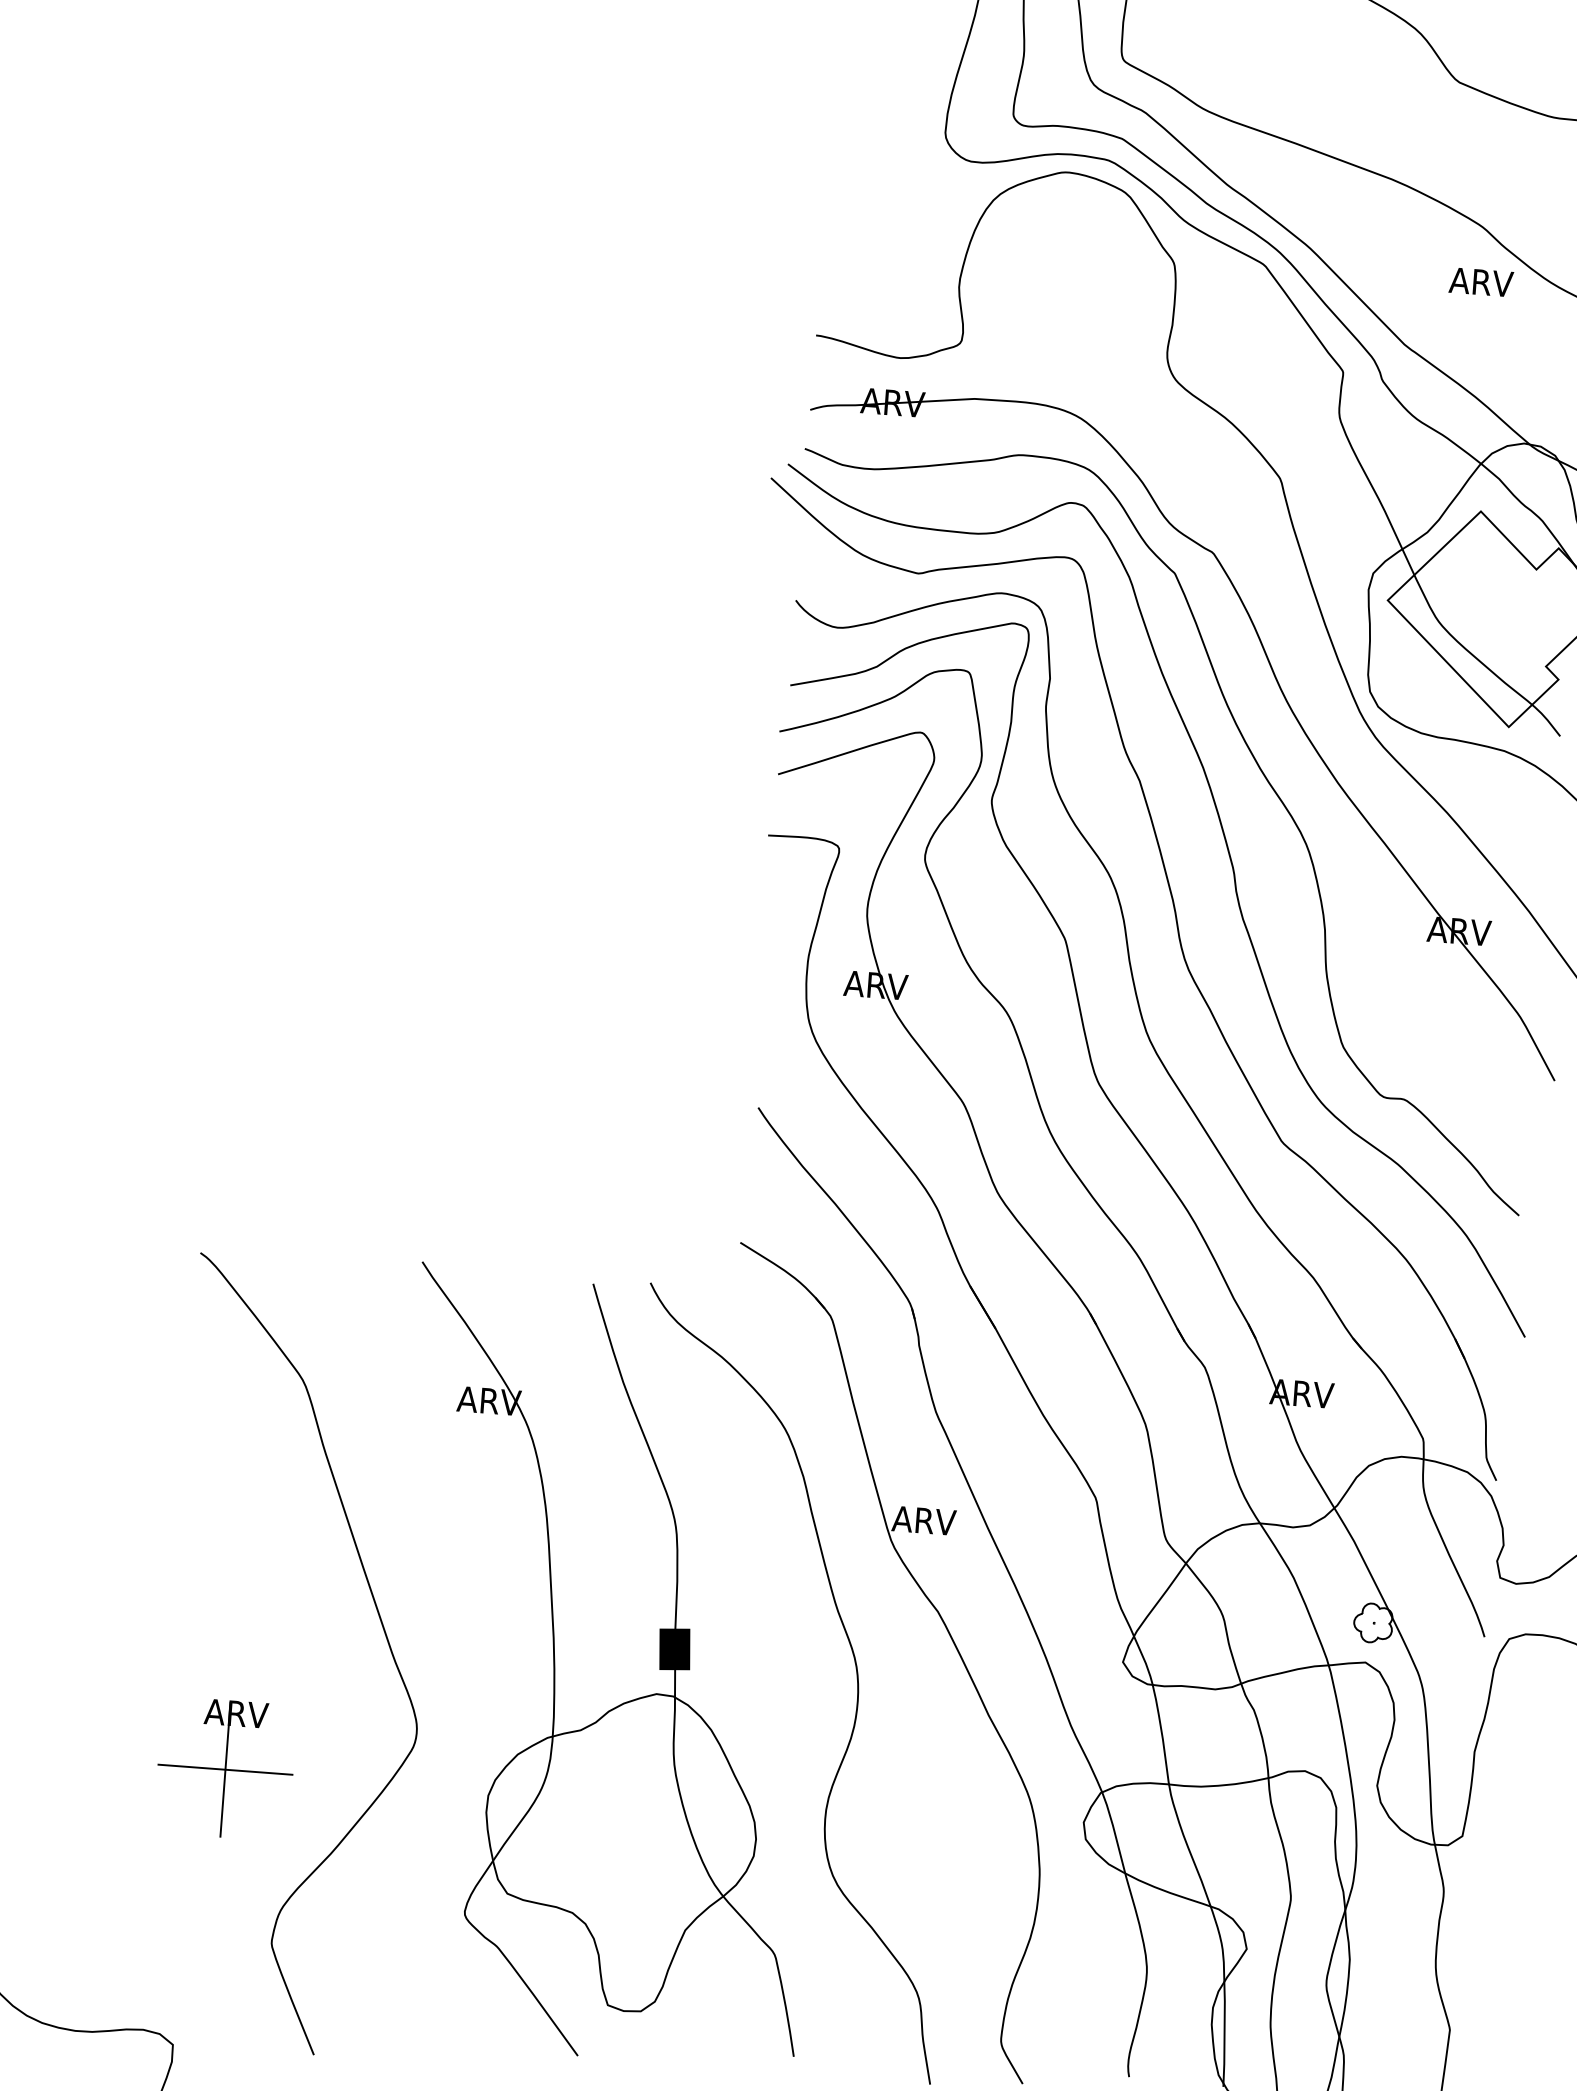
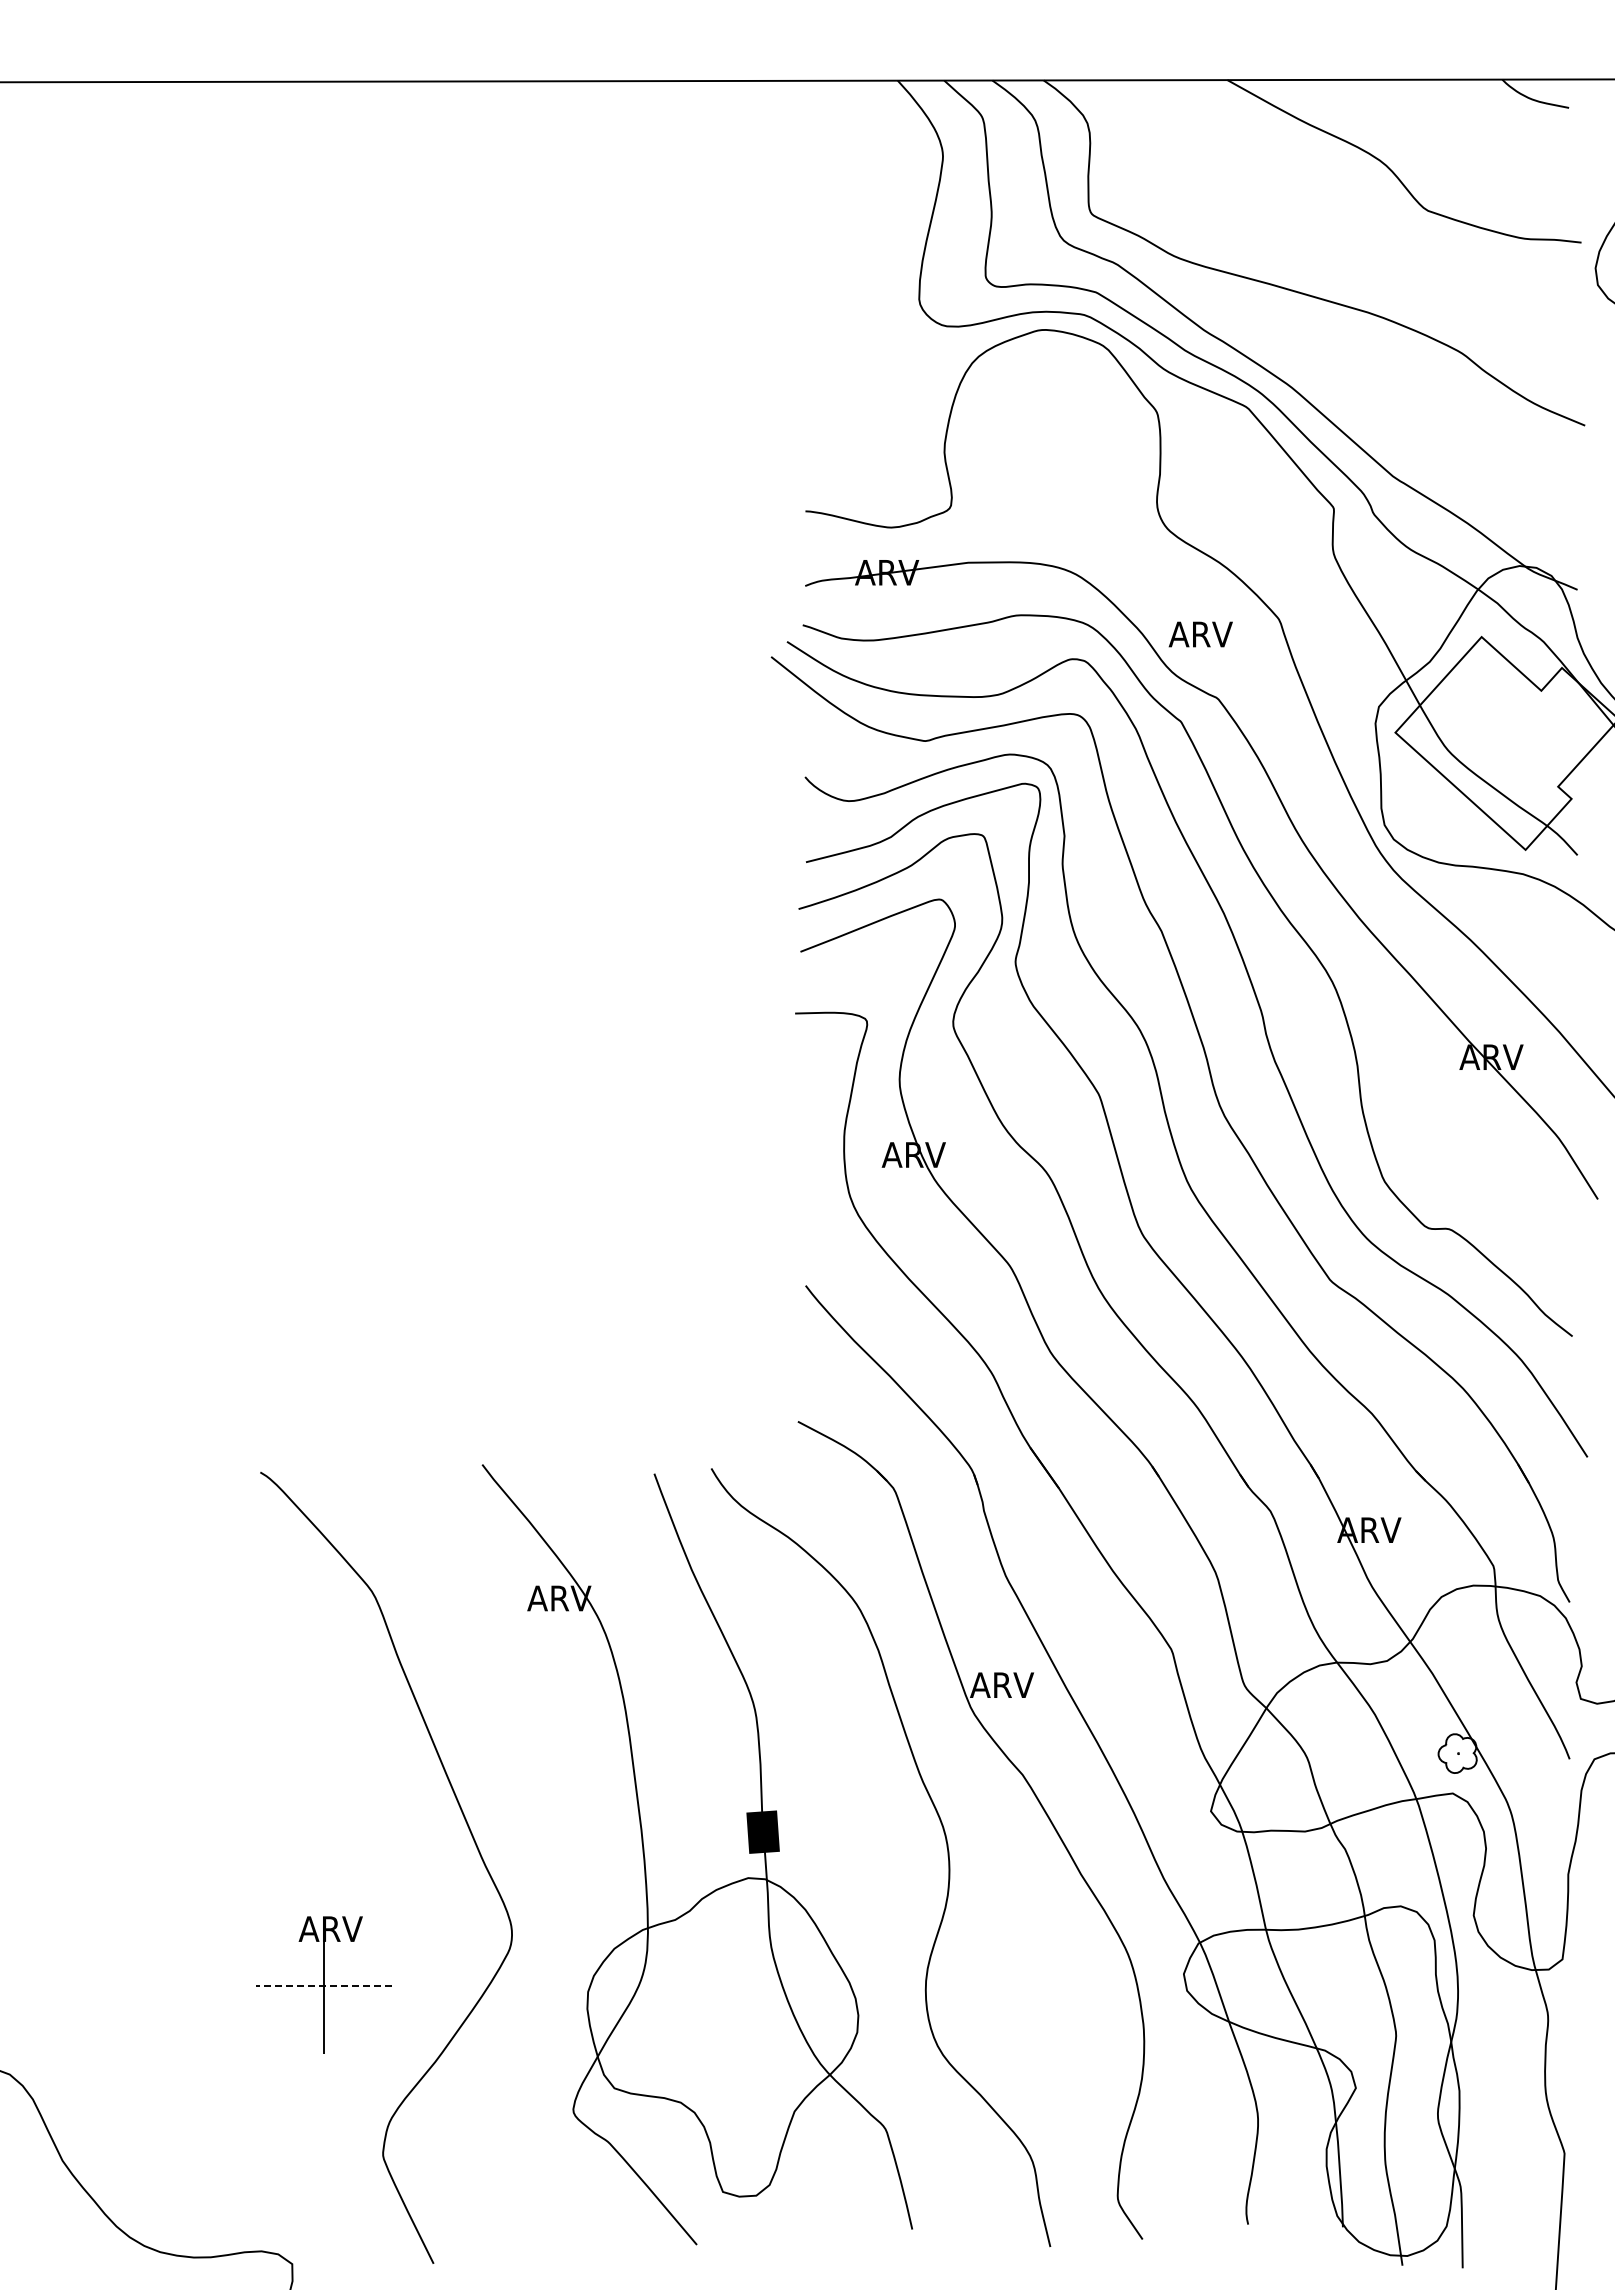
text: (1480, 282) -> (1200, 634), moved
line: (224, 1769) -> (323, 1985), solid -> dashed

